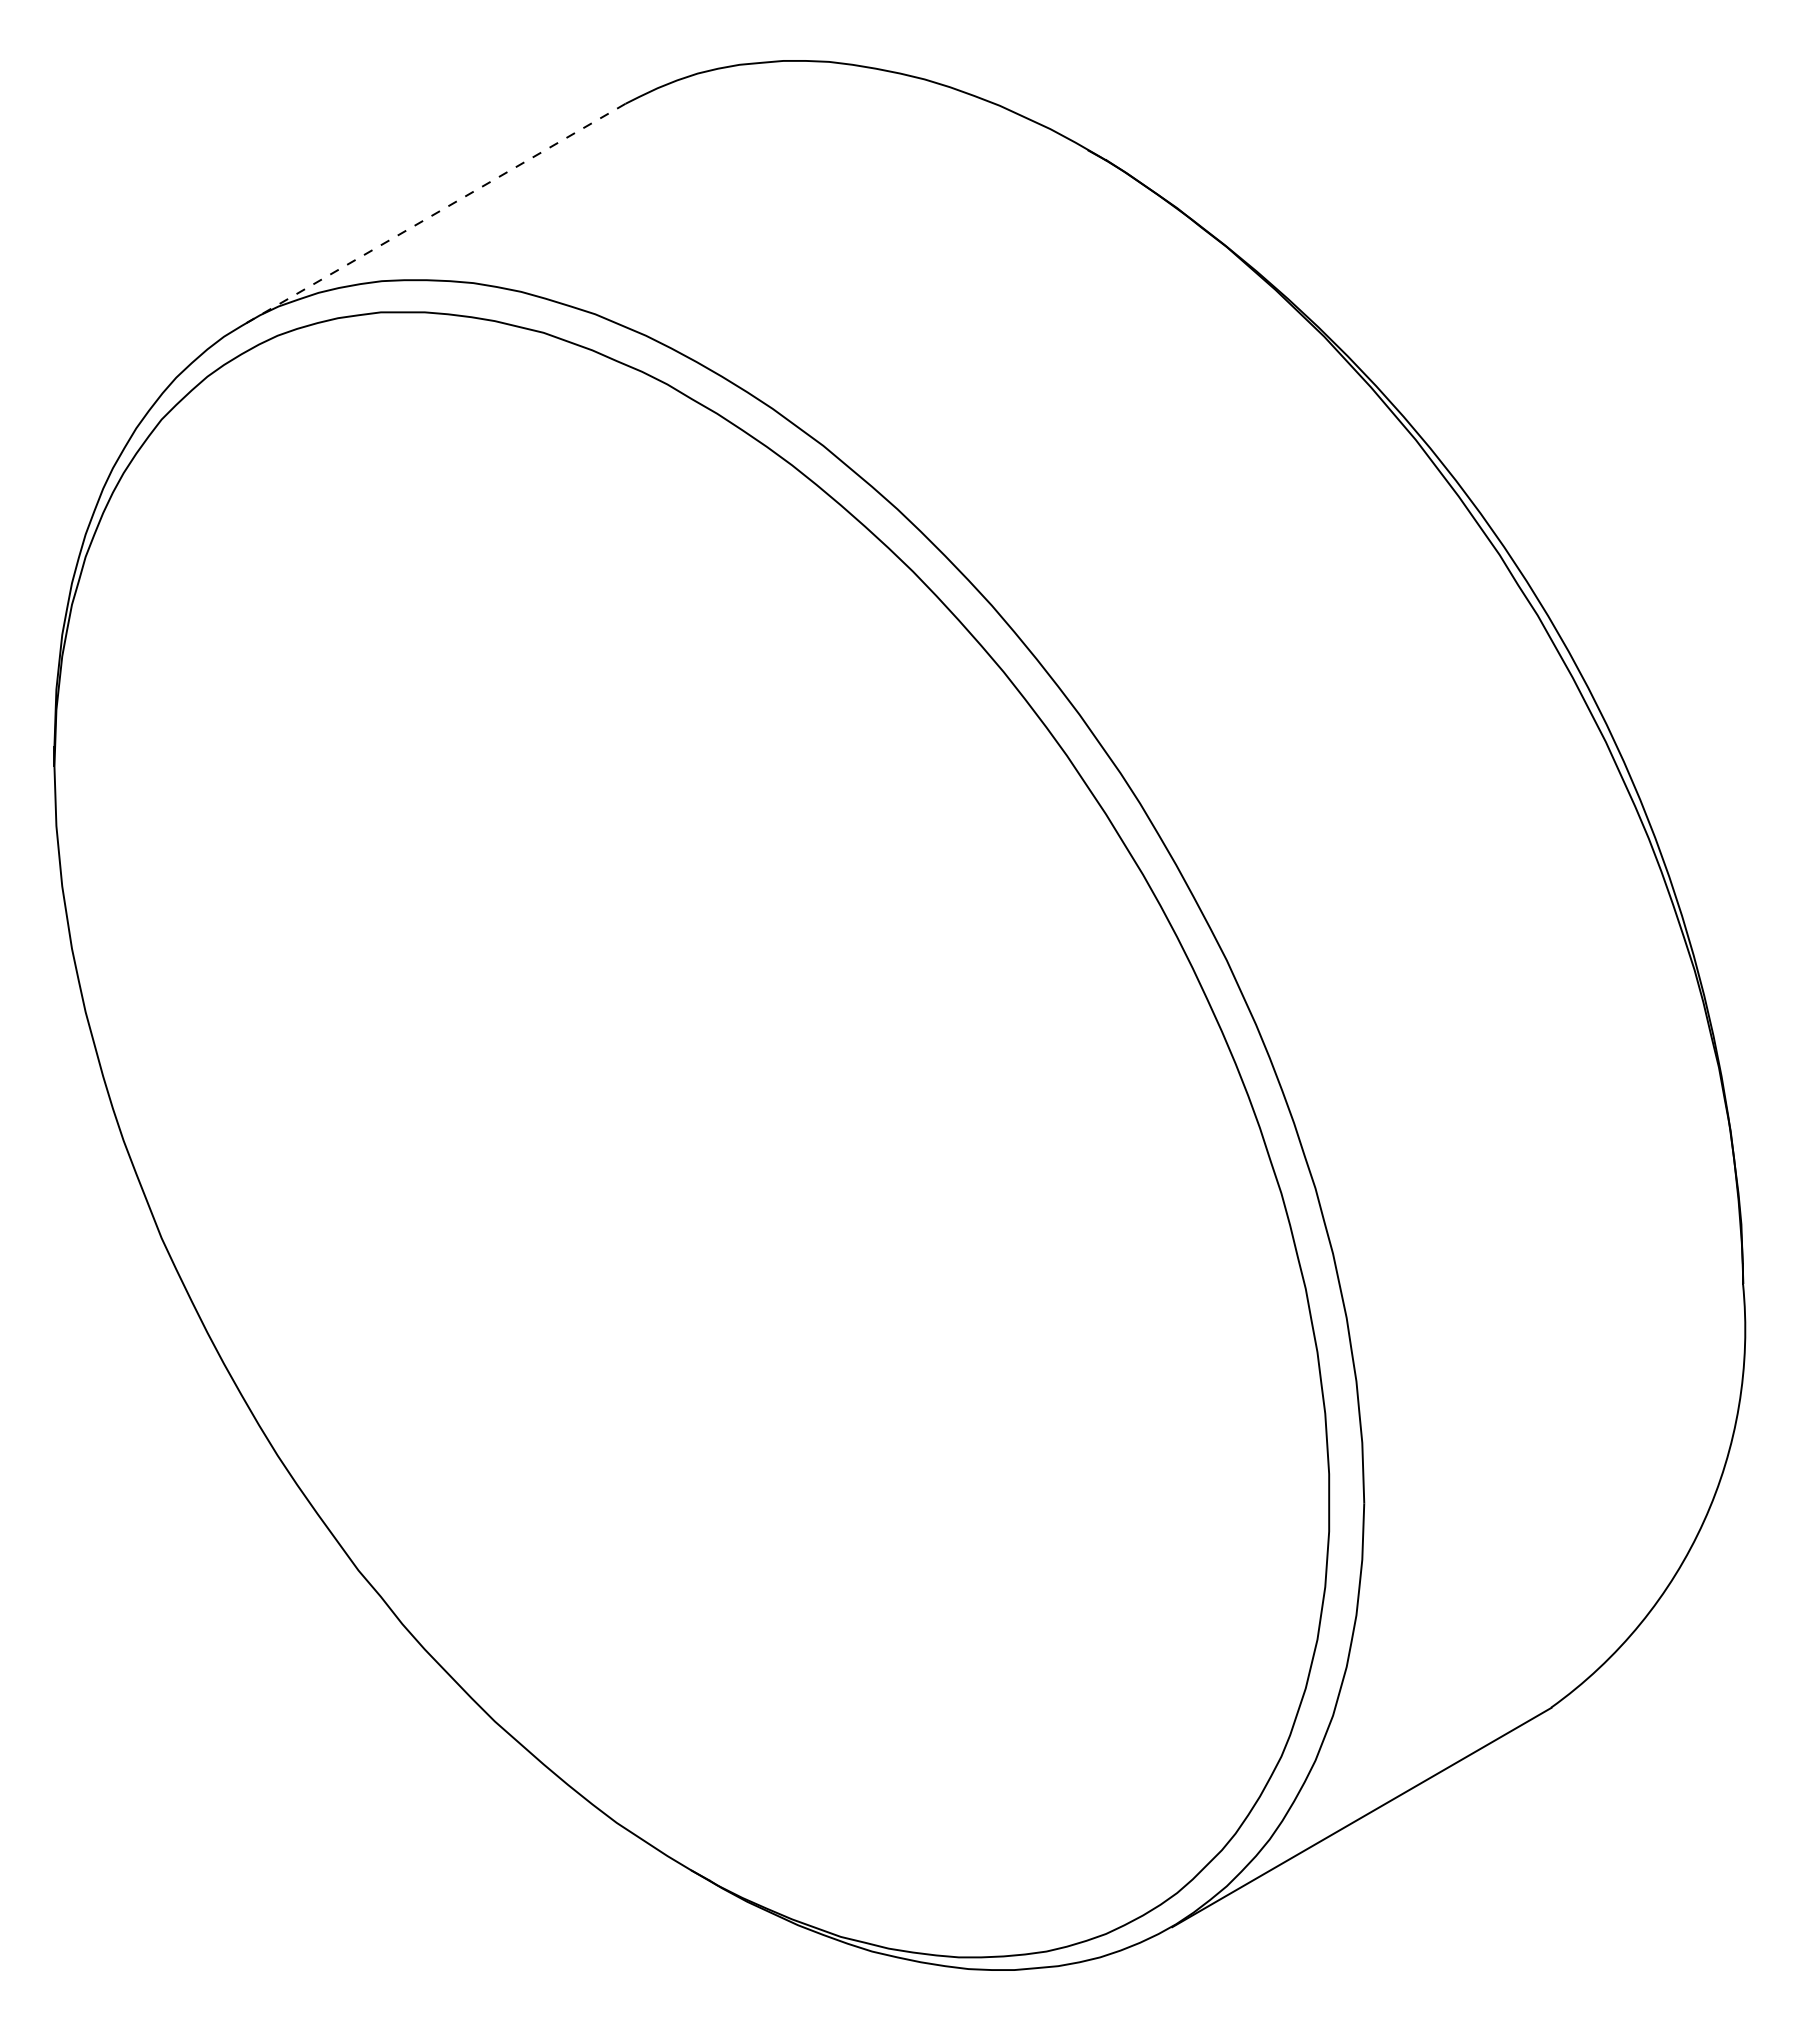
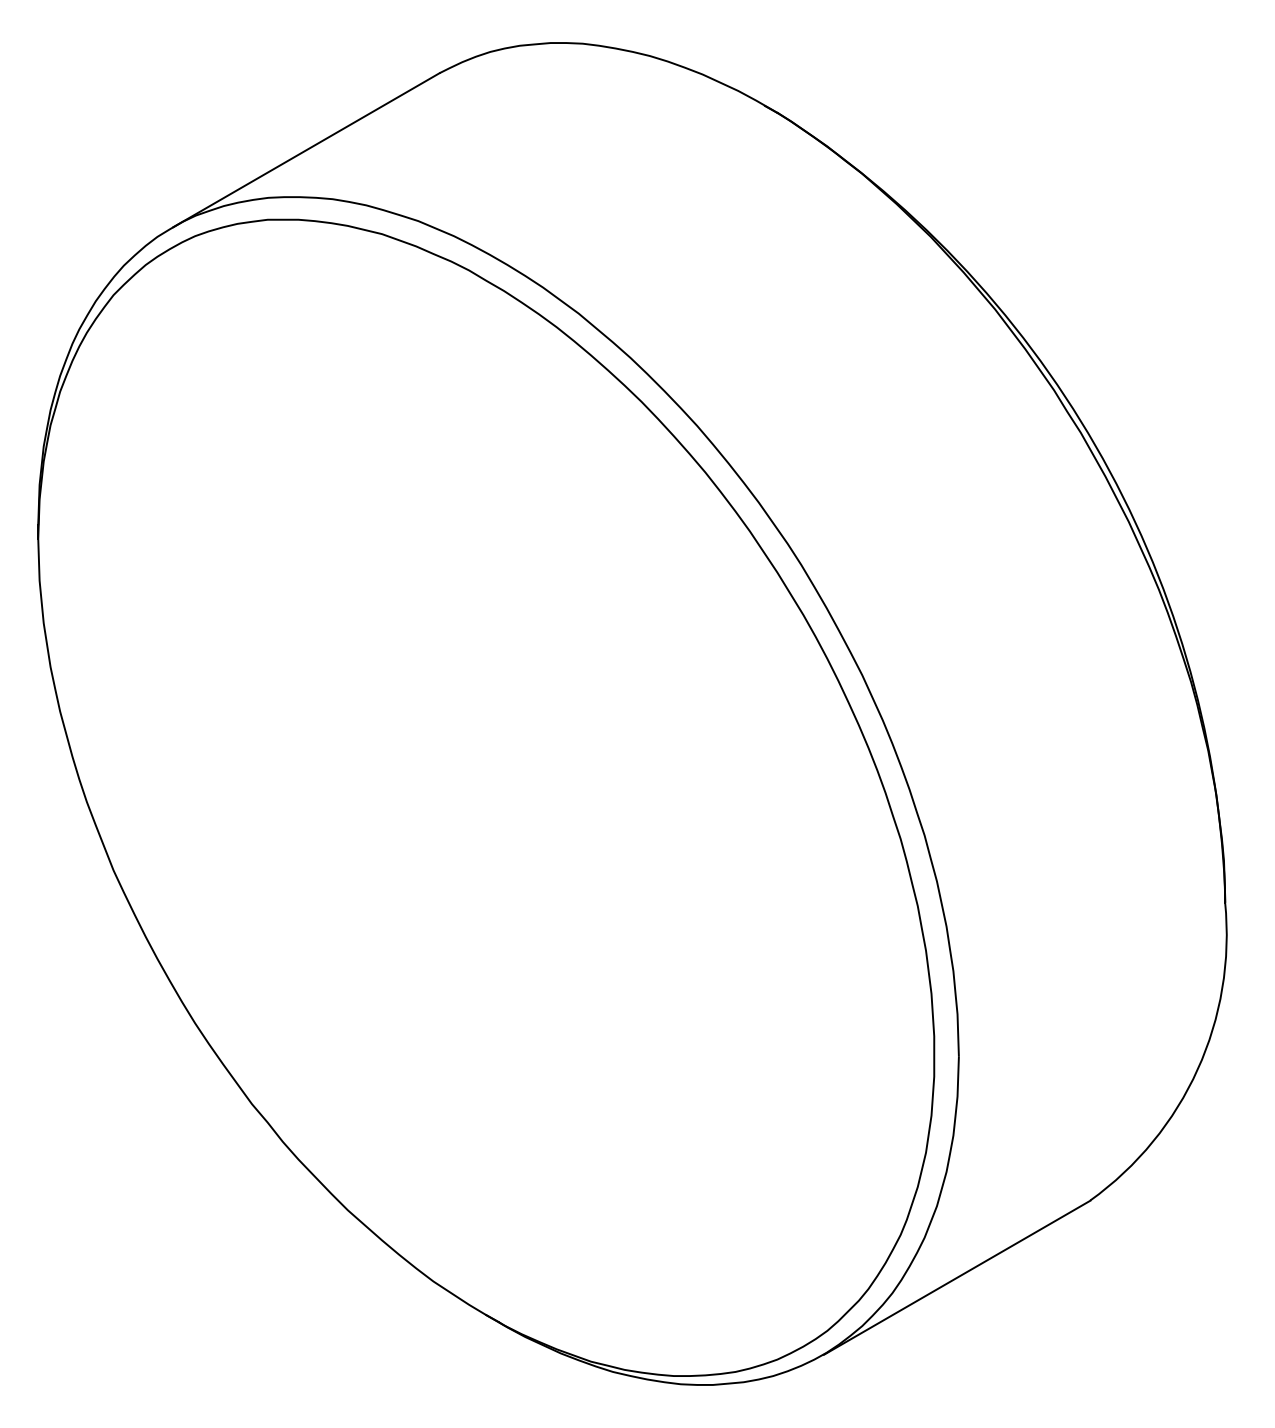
line: (435, 213) -> (306, 150), dashed -> solid

